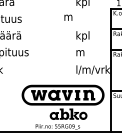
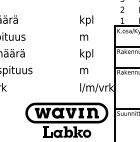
text: (68, 17) -> (84, 37), moved
fill: (43, 113) -> (47, 131), added

